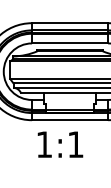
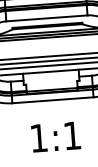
text: (60, 144) -> (56, 136), moved

